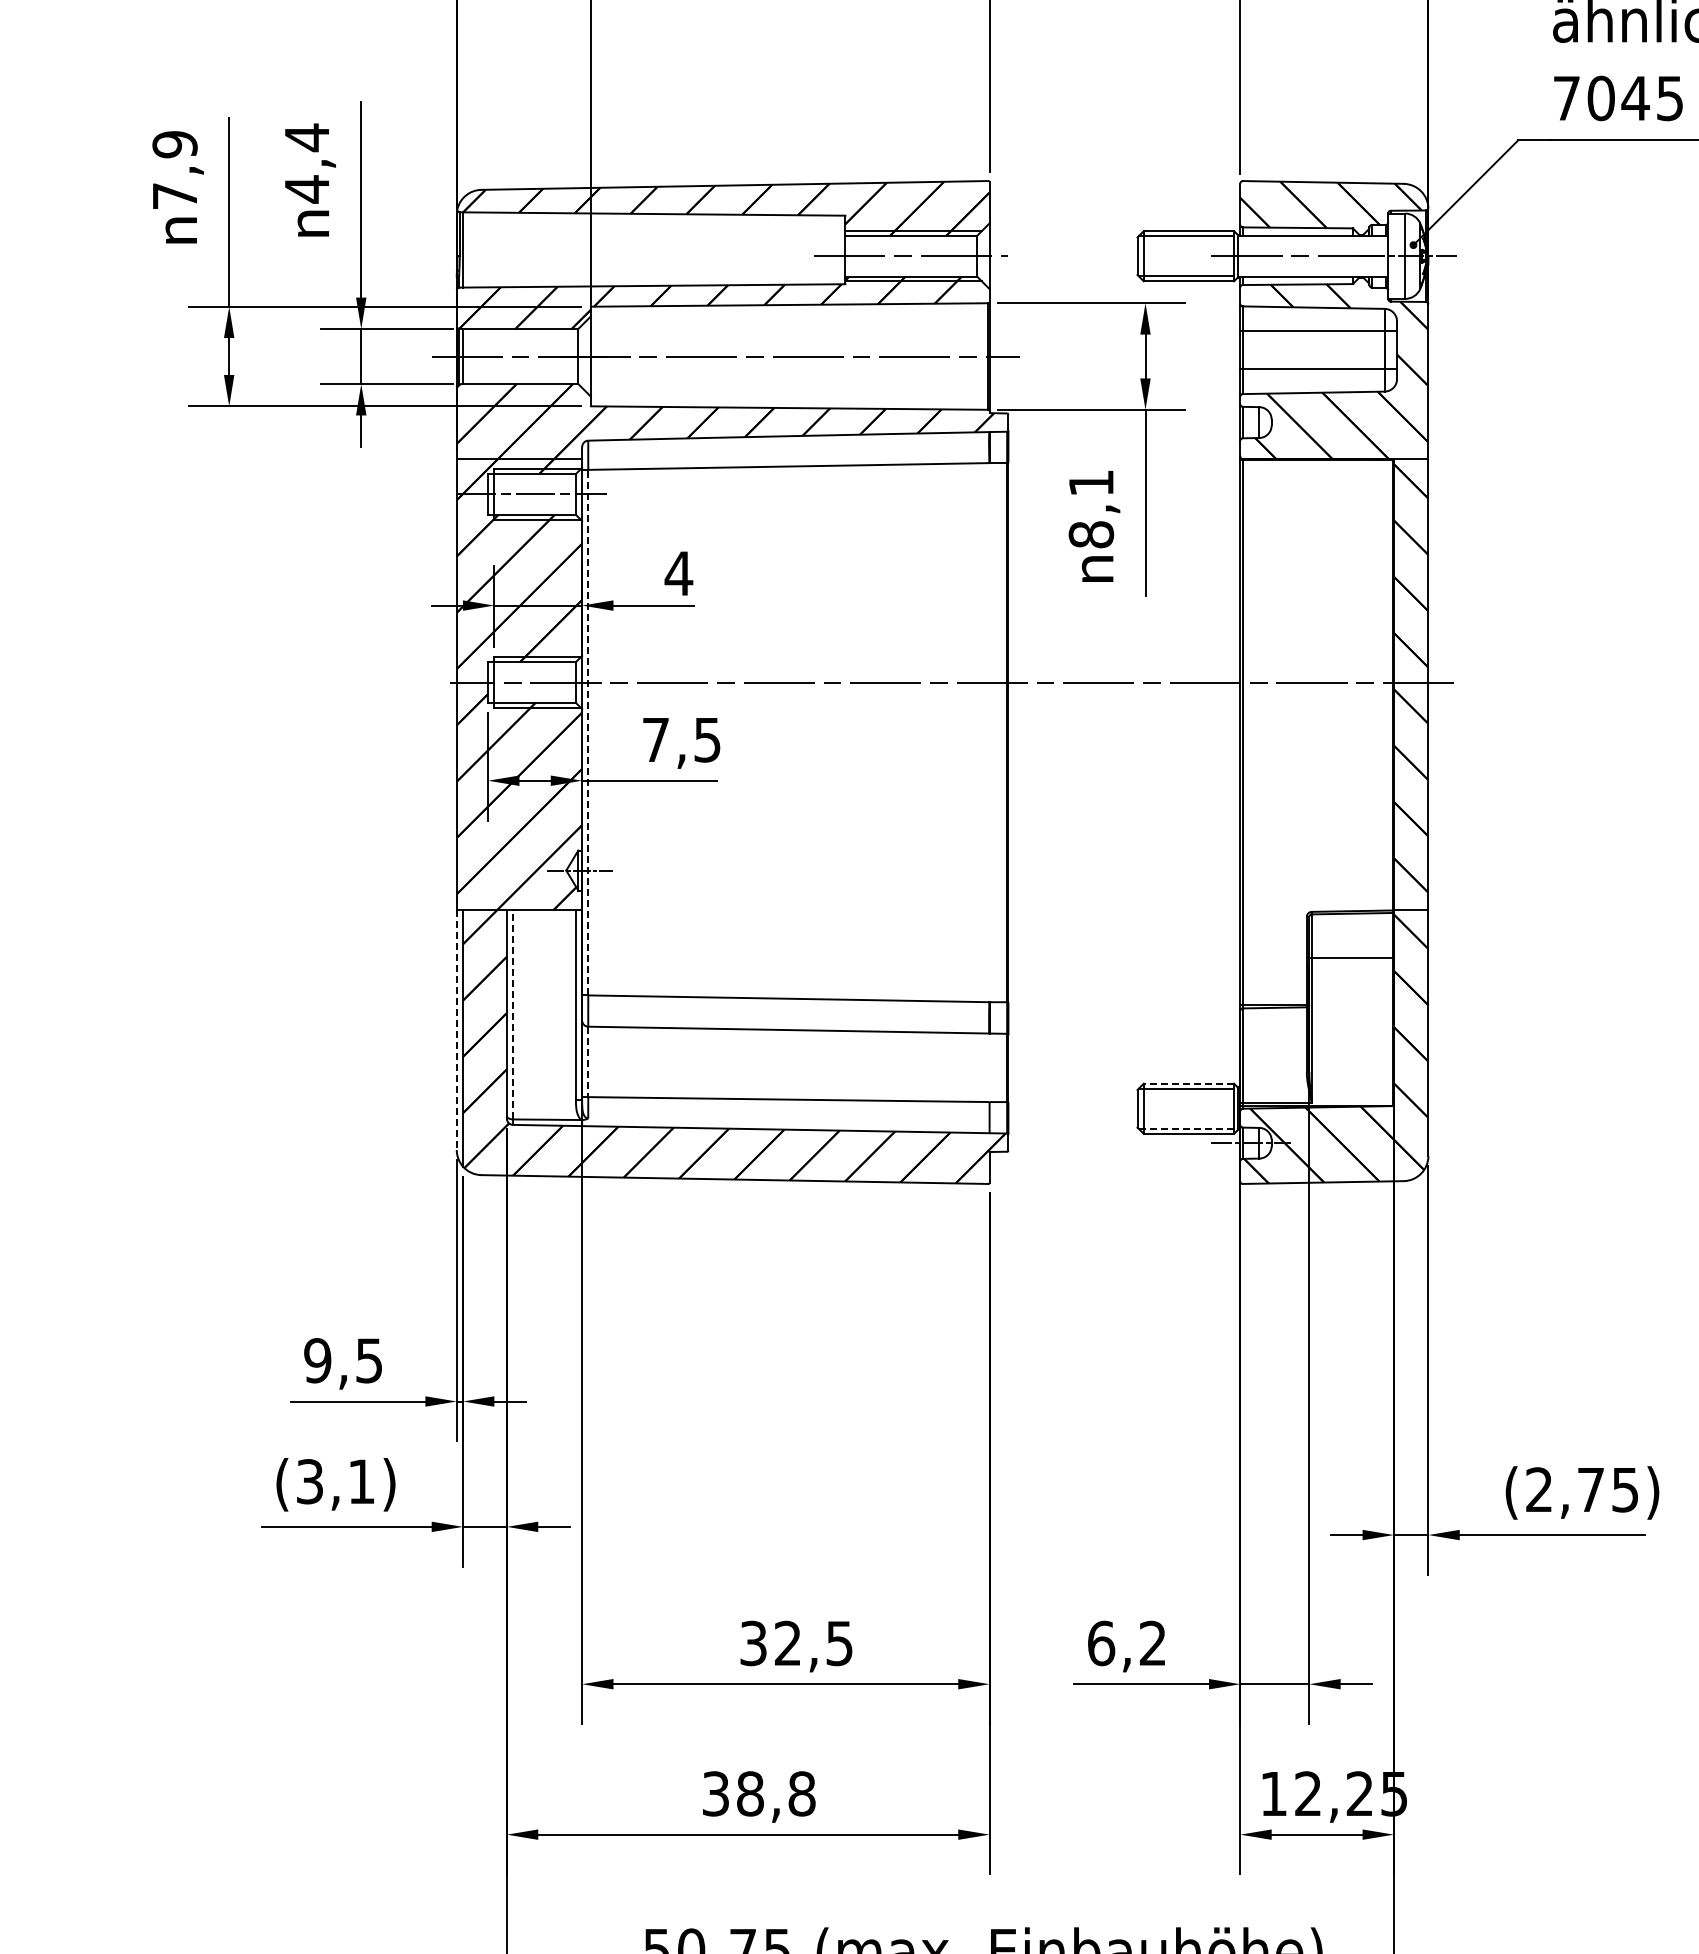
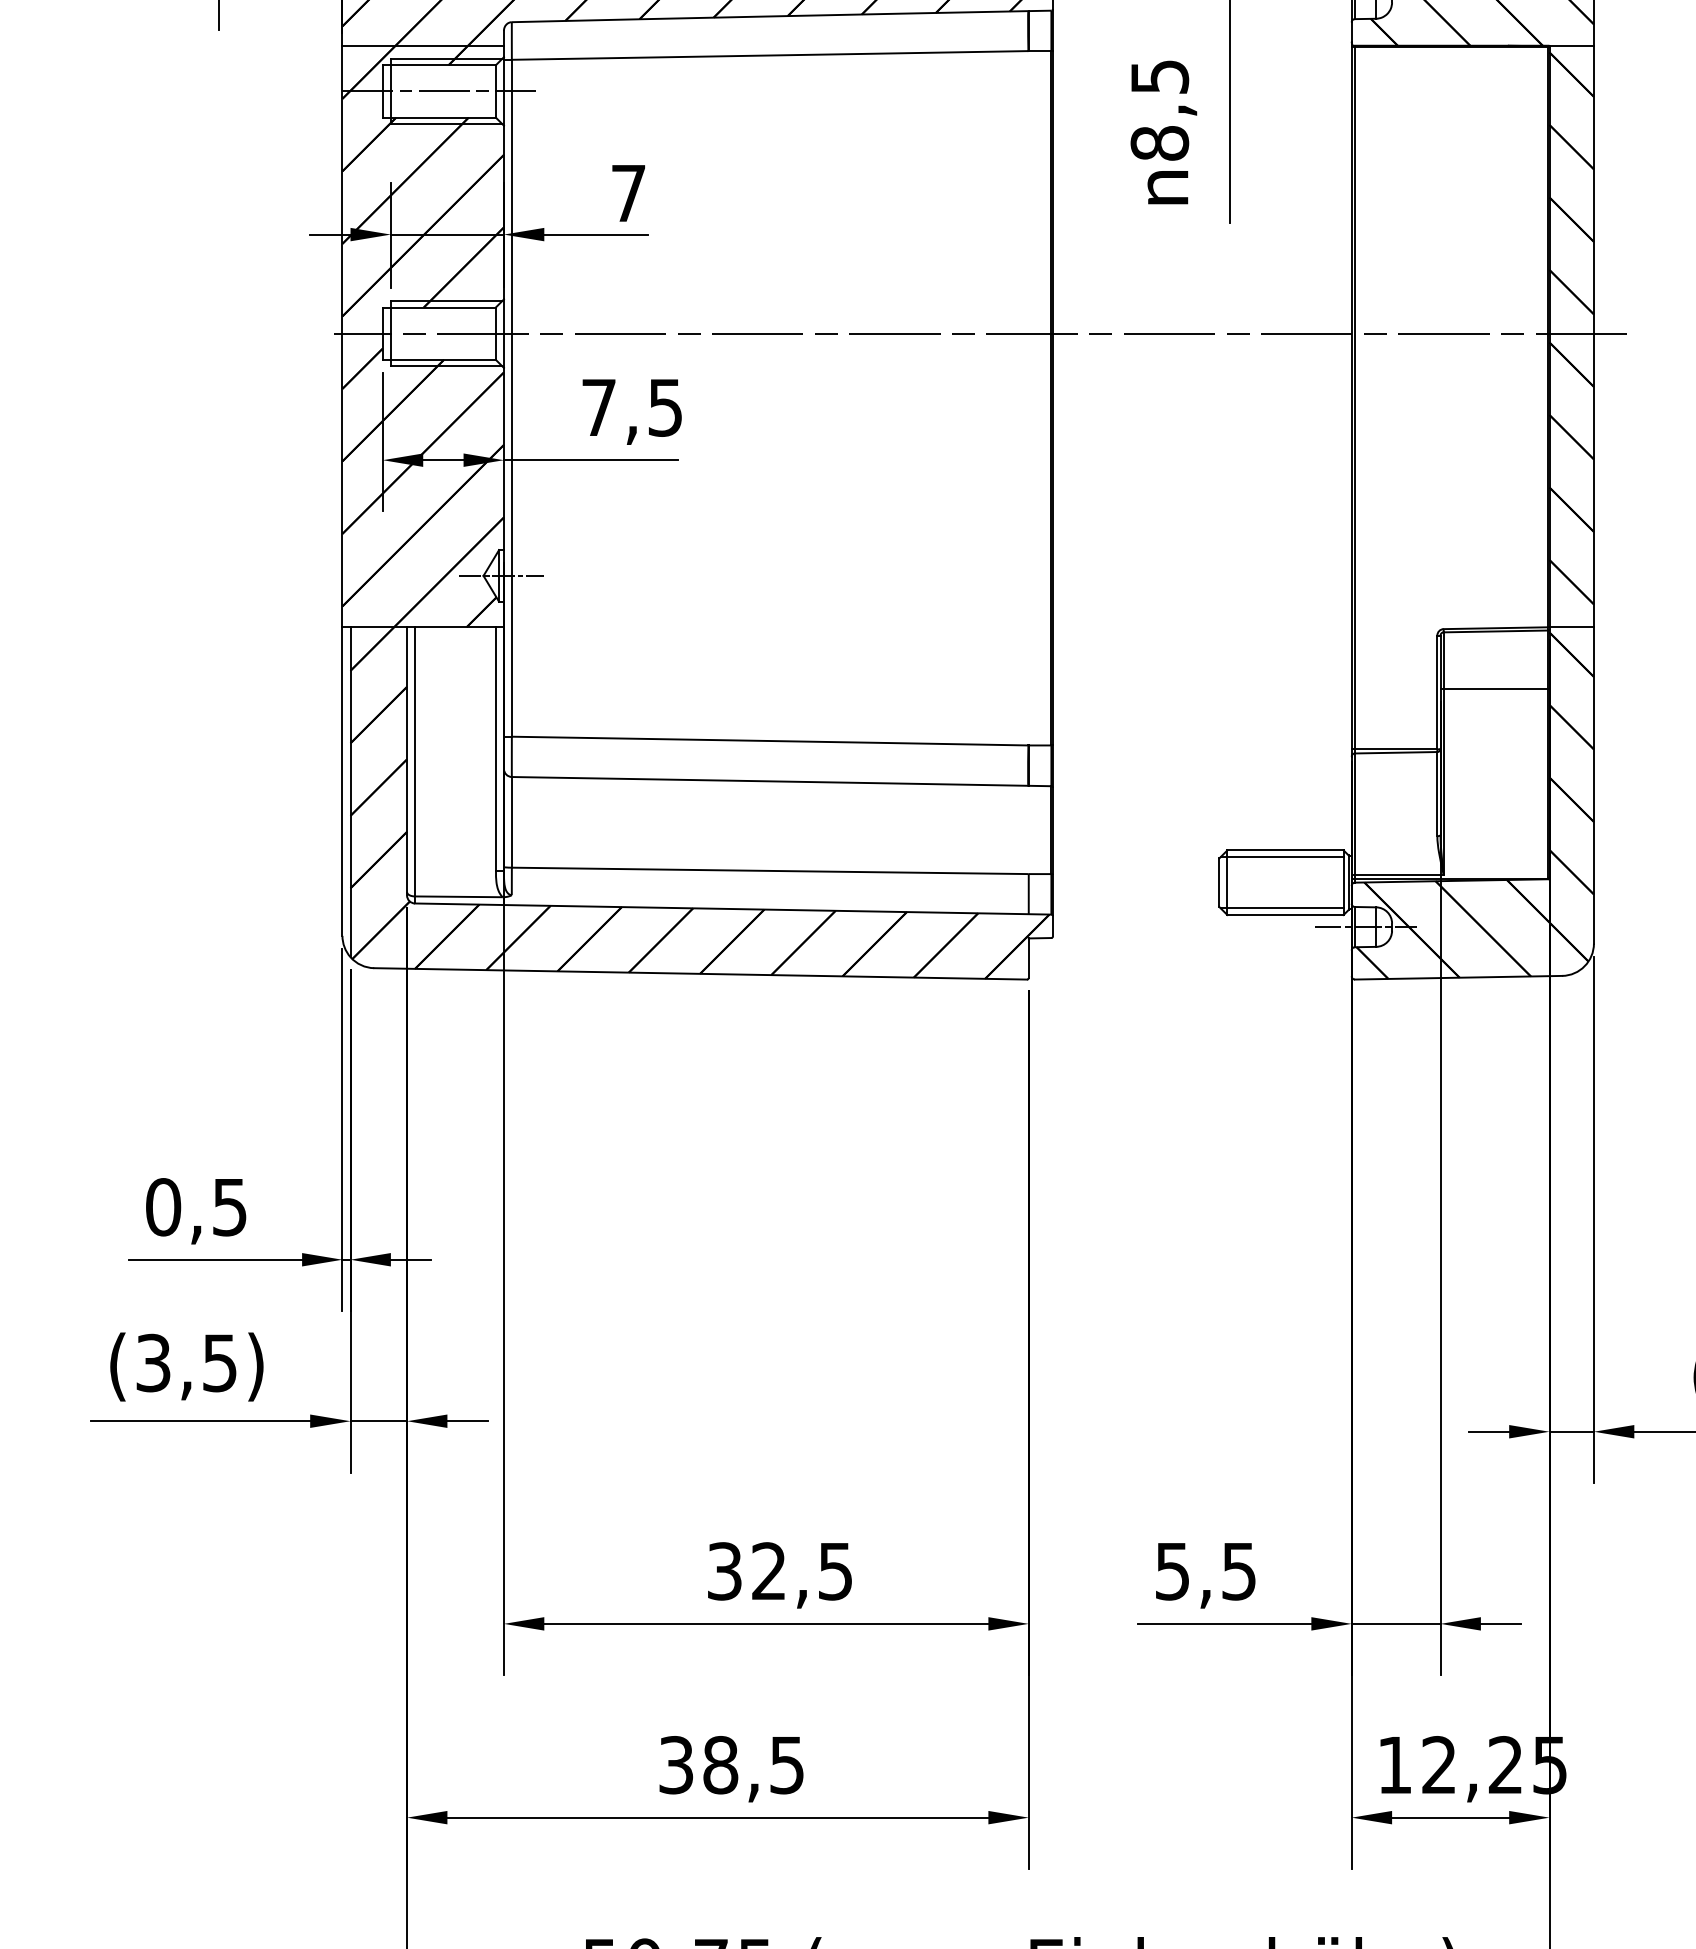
text: (1091, 483) -> (1160, 77), 8,1 -> 8,5
text: (678, 573) -> (628, 193), 4 -> 7
line: (588, 732) -> (512, 398), dashed -> solid
line: (513, 1014) -> (415, 761), dashed -> solid
line: (456, 1030) -> (342, 781), dashed -> solid
line: (588, 1062) -> (512, 823), dashed -> solid
line: (1188, 1083) -> (1284, 850), dashed -> solid
line: (1186, 1128) -> (1282, 908), dashed -> solid
text: (317, 1360) -> (163, 1206), 9,5 -> 0,5
text: (361, 1481) -> (219, 1362), (3,1) -> (3,5)
text: (1126, 1643) -> (1205, 1571), 6,2 -> 5,5
text: (801, 1793) -> (786, 1764), 38,8 -> 38,5

